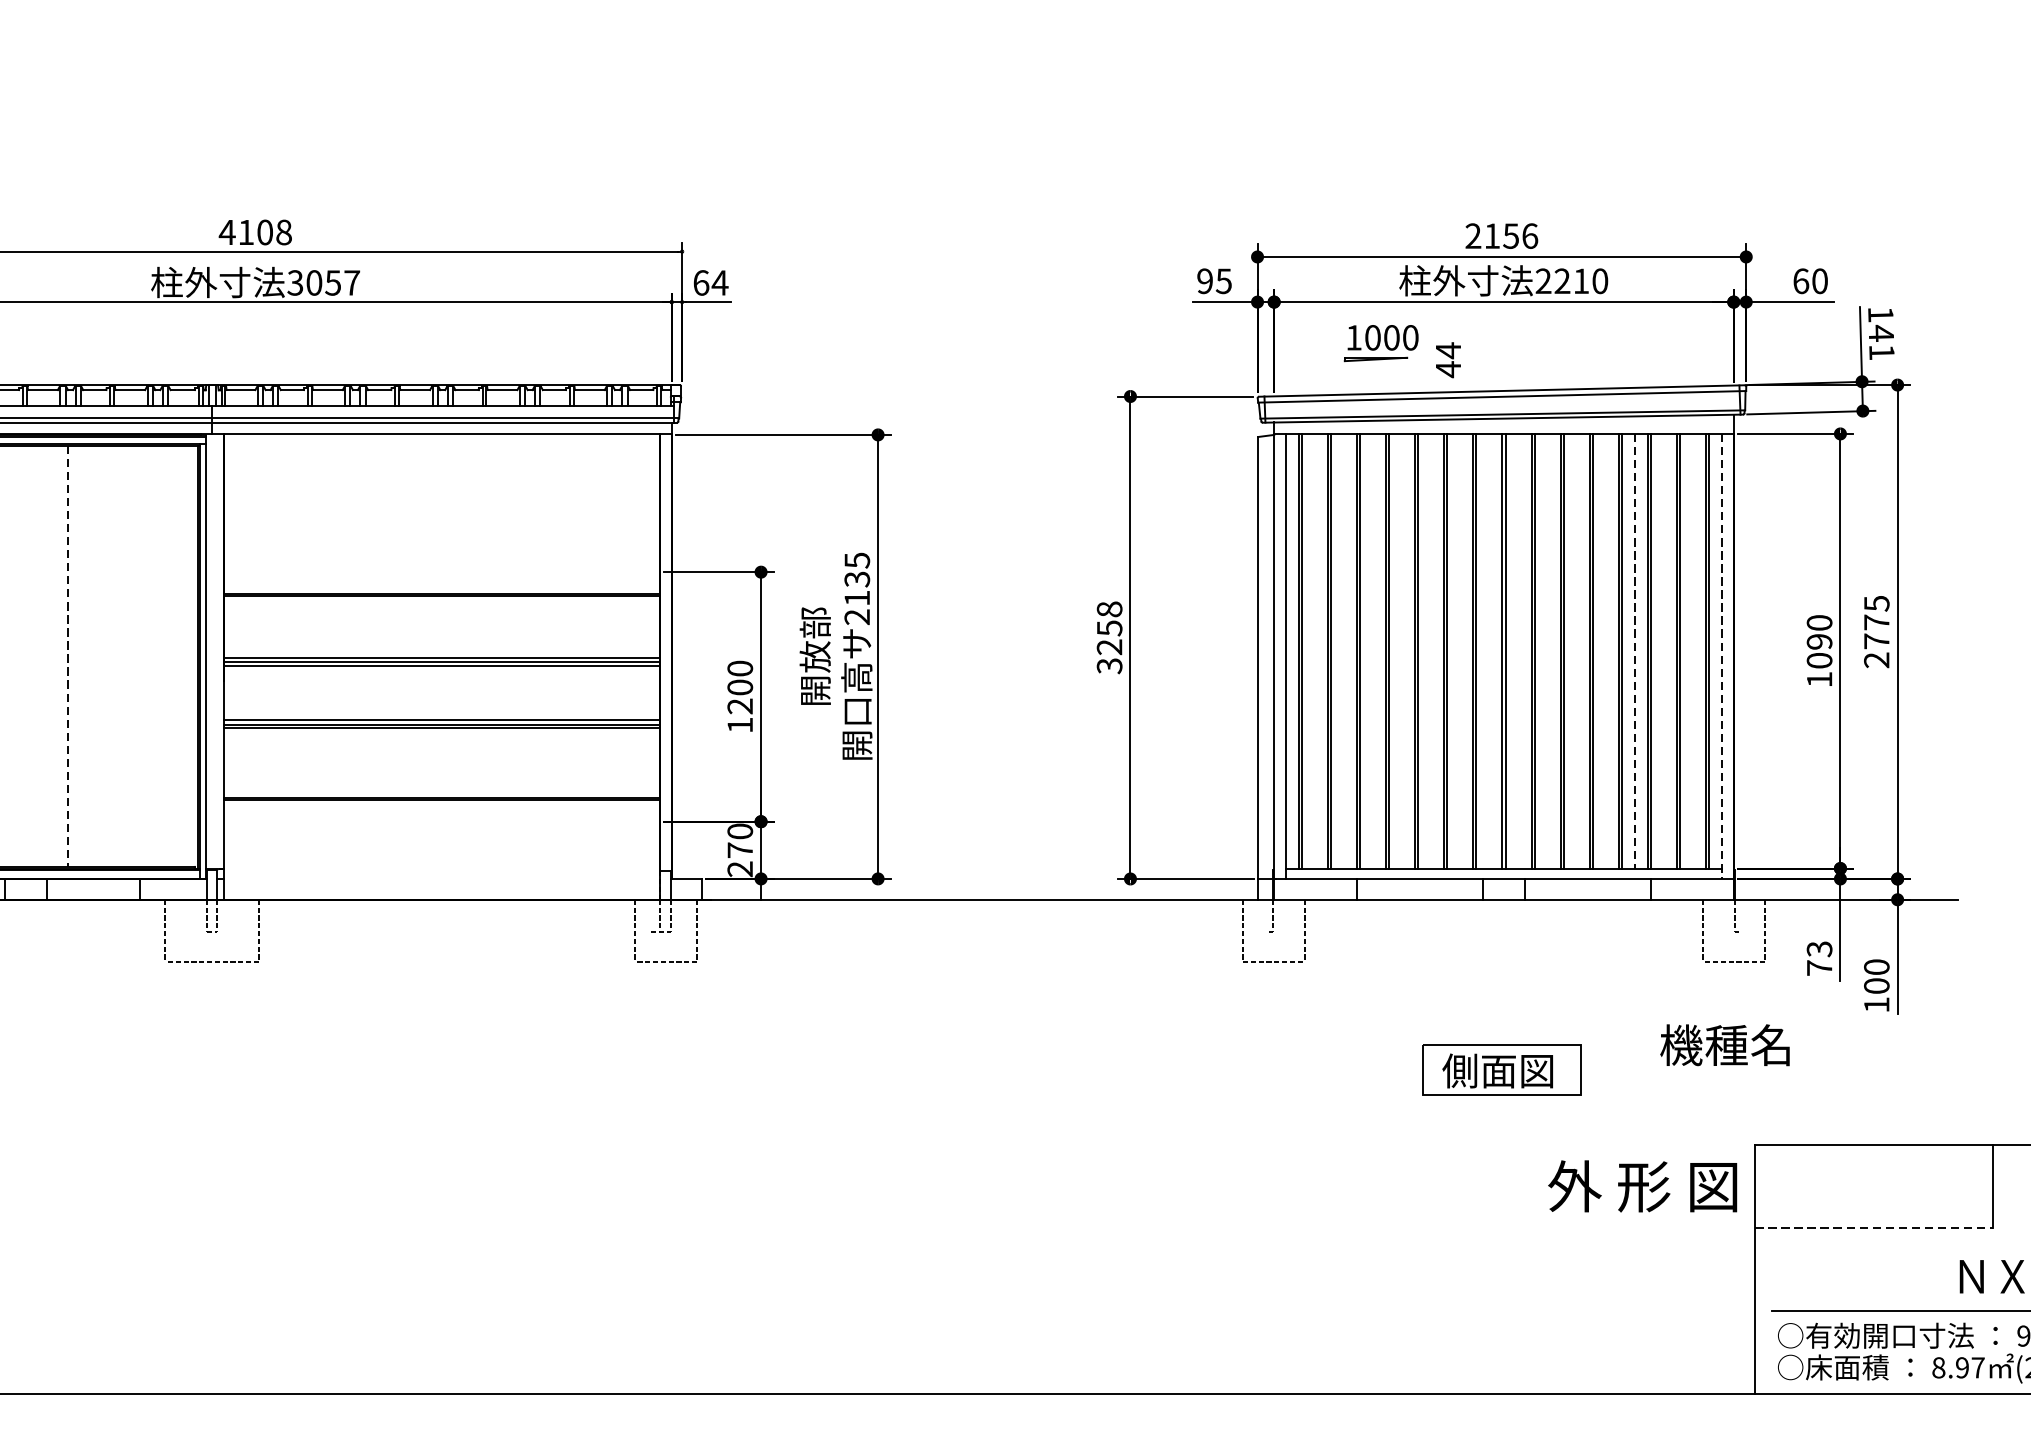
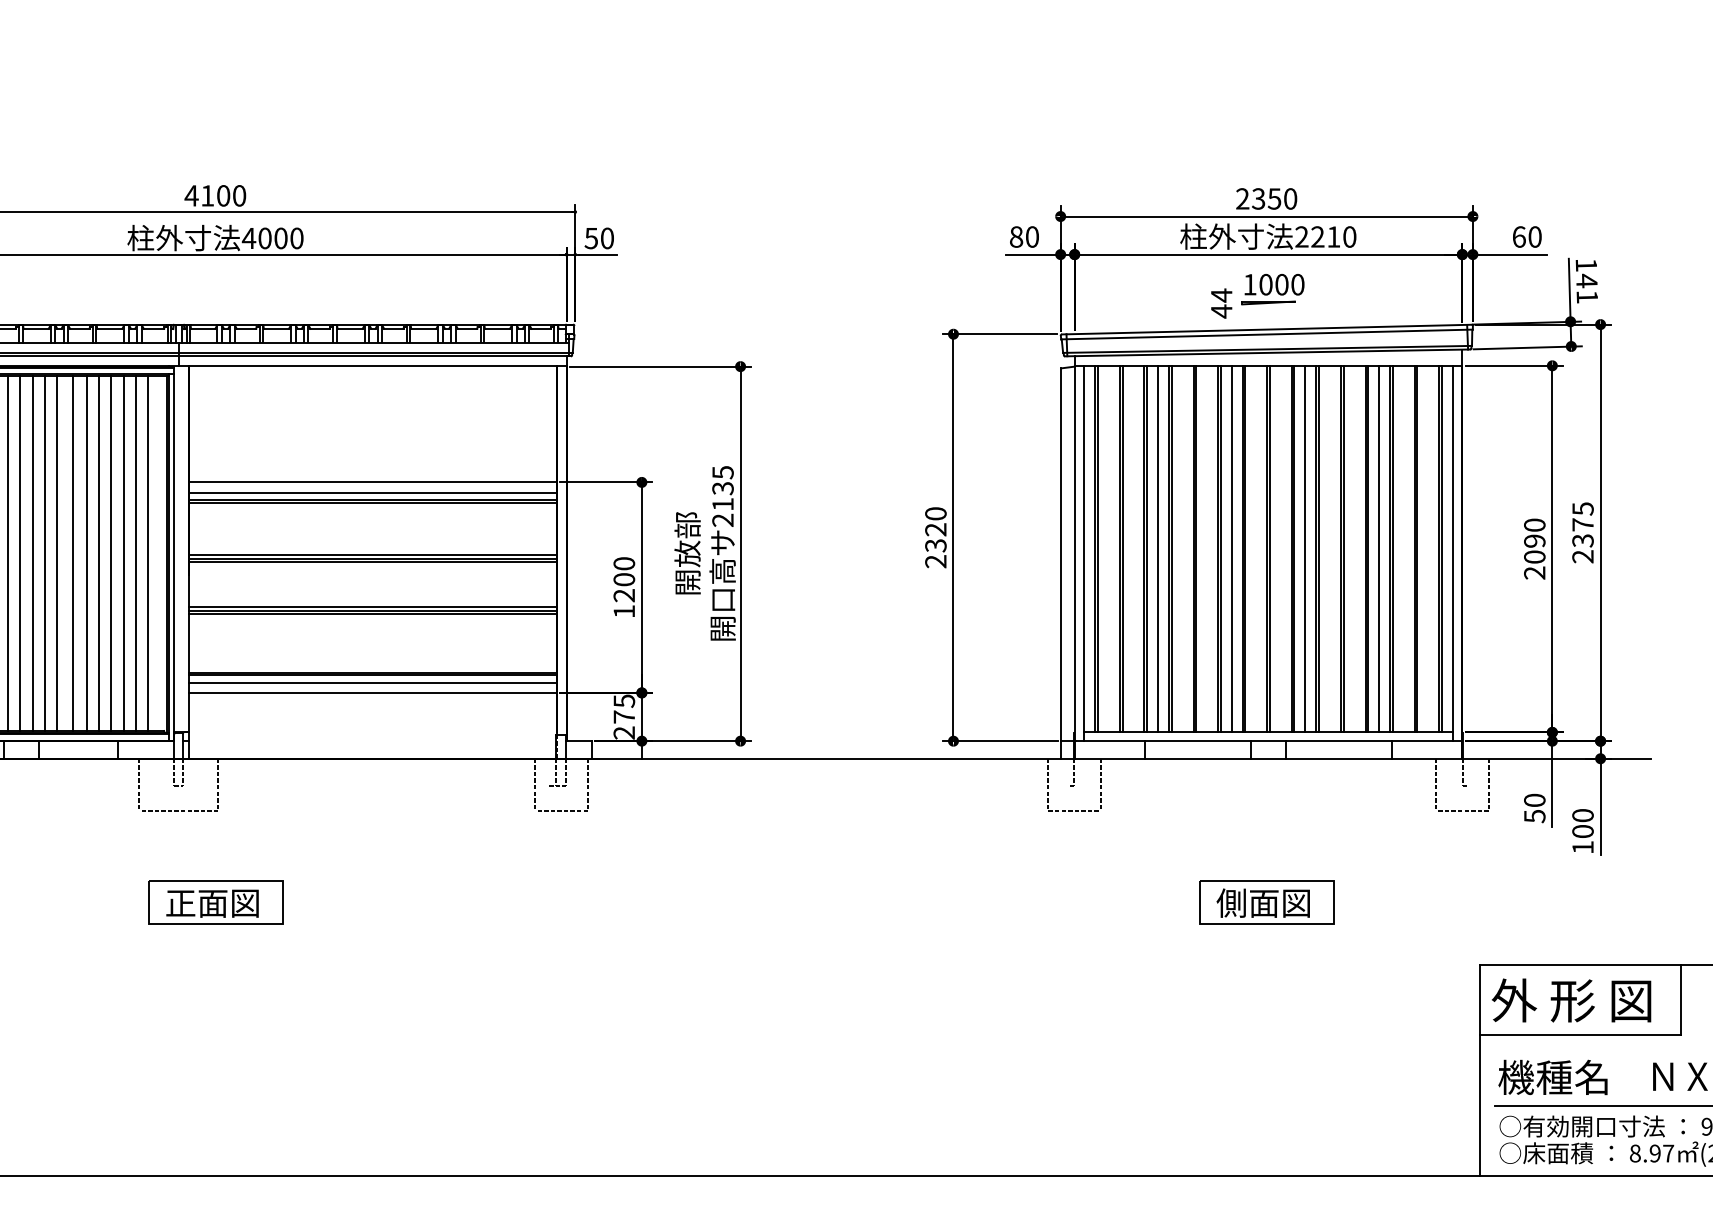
text: (284, 232) -> (239, 195), 4108 -> 4100
text: (1511, 235) -> (1274, 198), 2156 -> 2350
text: (1213, 280) -> (1023, 236), 95 -> 80
text: (323, 283) -> (272, 238), 3057 -> 4000
text: (710, 283) -> (599, 238), 64 -> 50
part: (1380, 343) -> (1272, 289), moved
line: (441, 572) -> (372, 482), added
line: (441, 584) -> (372, 492), added
text: (1109, 637) -> (935, 537), 3258 -> 2320
text: (1876, 641) -> (1582, 540), 2775 -> 2375
line: (1373, 650) -> (1158, 548), added
line: (1460, 650) -> (1231, 548), added
line: (1547, 650) -> (1305, 548), added
line: (1635, 651) -> (1379, 549), dashed -> solid
line: (10, 656) -> (8, 553), added
line: (24, 656) -> (20, 553), added
line: (38, 656) -> (32, 553), added
line: (54, 656) -> (45, 553), added
line: (68, 656) -> (57, 553), dashed -> solid
line: (87, 656) -> (73, 553), added
line: (102, 656) -> (86, 553), added
line: (118, 656) -> (99, 553), added
line: (132, 656) -> (111, 553), added
line: (146, 656) -> (123, 553), added
line: (160, 656) -> (135, 553), added
line: (176, 656) -> (148, 553), added
line: (1722, 656) -> (1452, 553), dashed -> solid
text: (1819, 678) -> (1534, 572), 1090 -> 2090
line: (441, 809) -> (372, 682), added
line: (441, 821) -> (372, 692), added
text: (740, 830) -> (624, 700), 270 -> 275
text: (1819, 958) -> (1534, 808), 73 -> 50
text: (1724, 1045) -> (1552, 1077), moved
part: (255, 1070) -> (215, 902), added
text: (1642, 1186) -> (1571, 1000), moved
line: (1874, 1227) -> (1581, 1035), dashed -> solid

